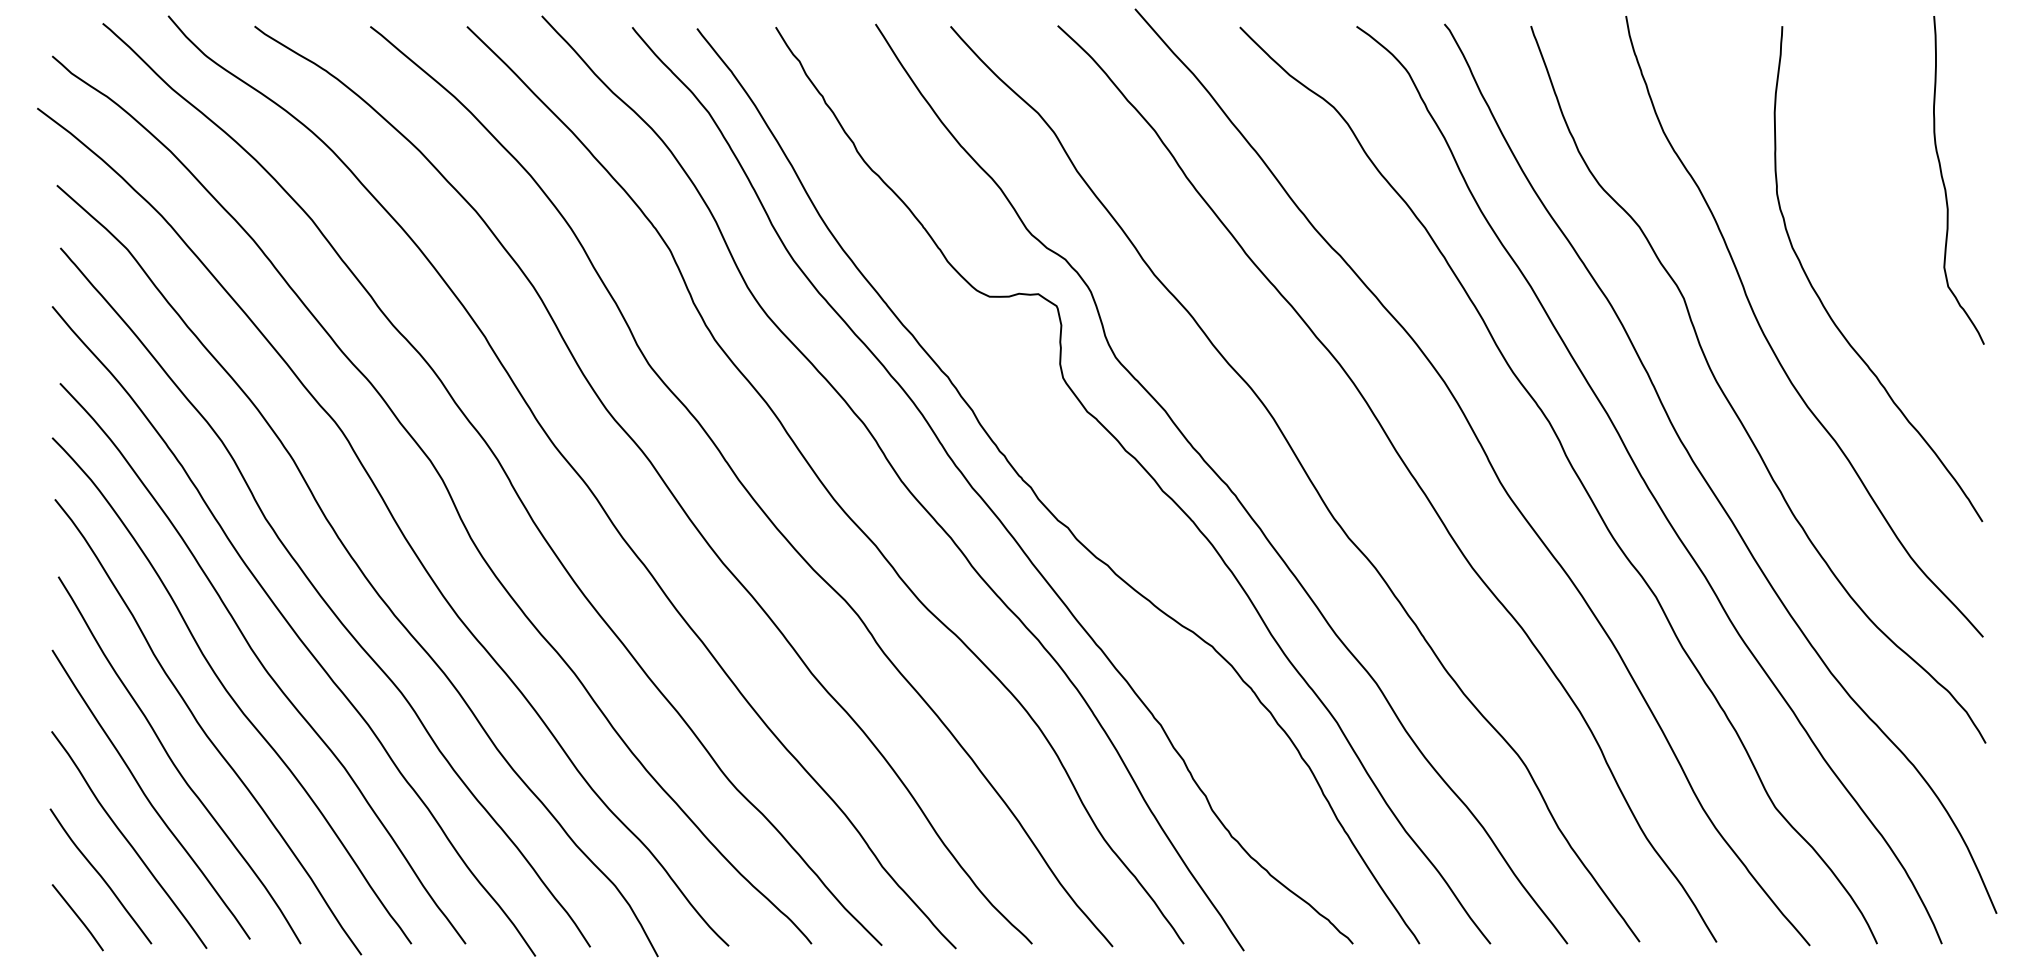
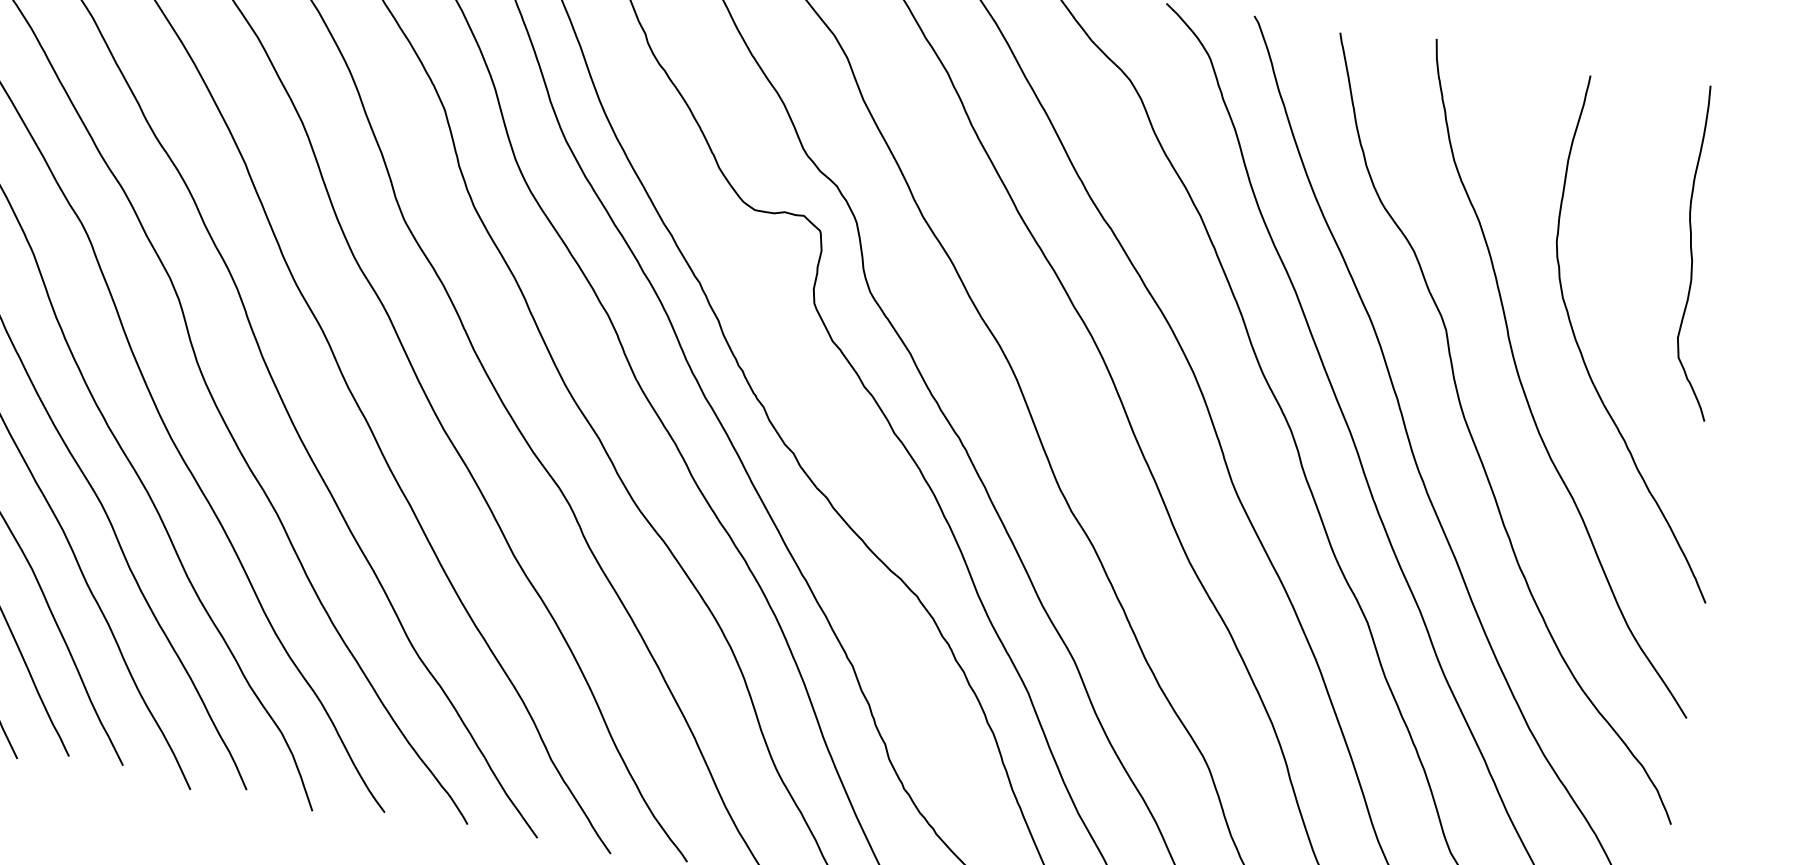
curve: (1945, 185) -> (1693, 256), moved

